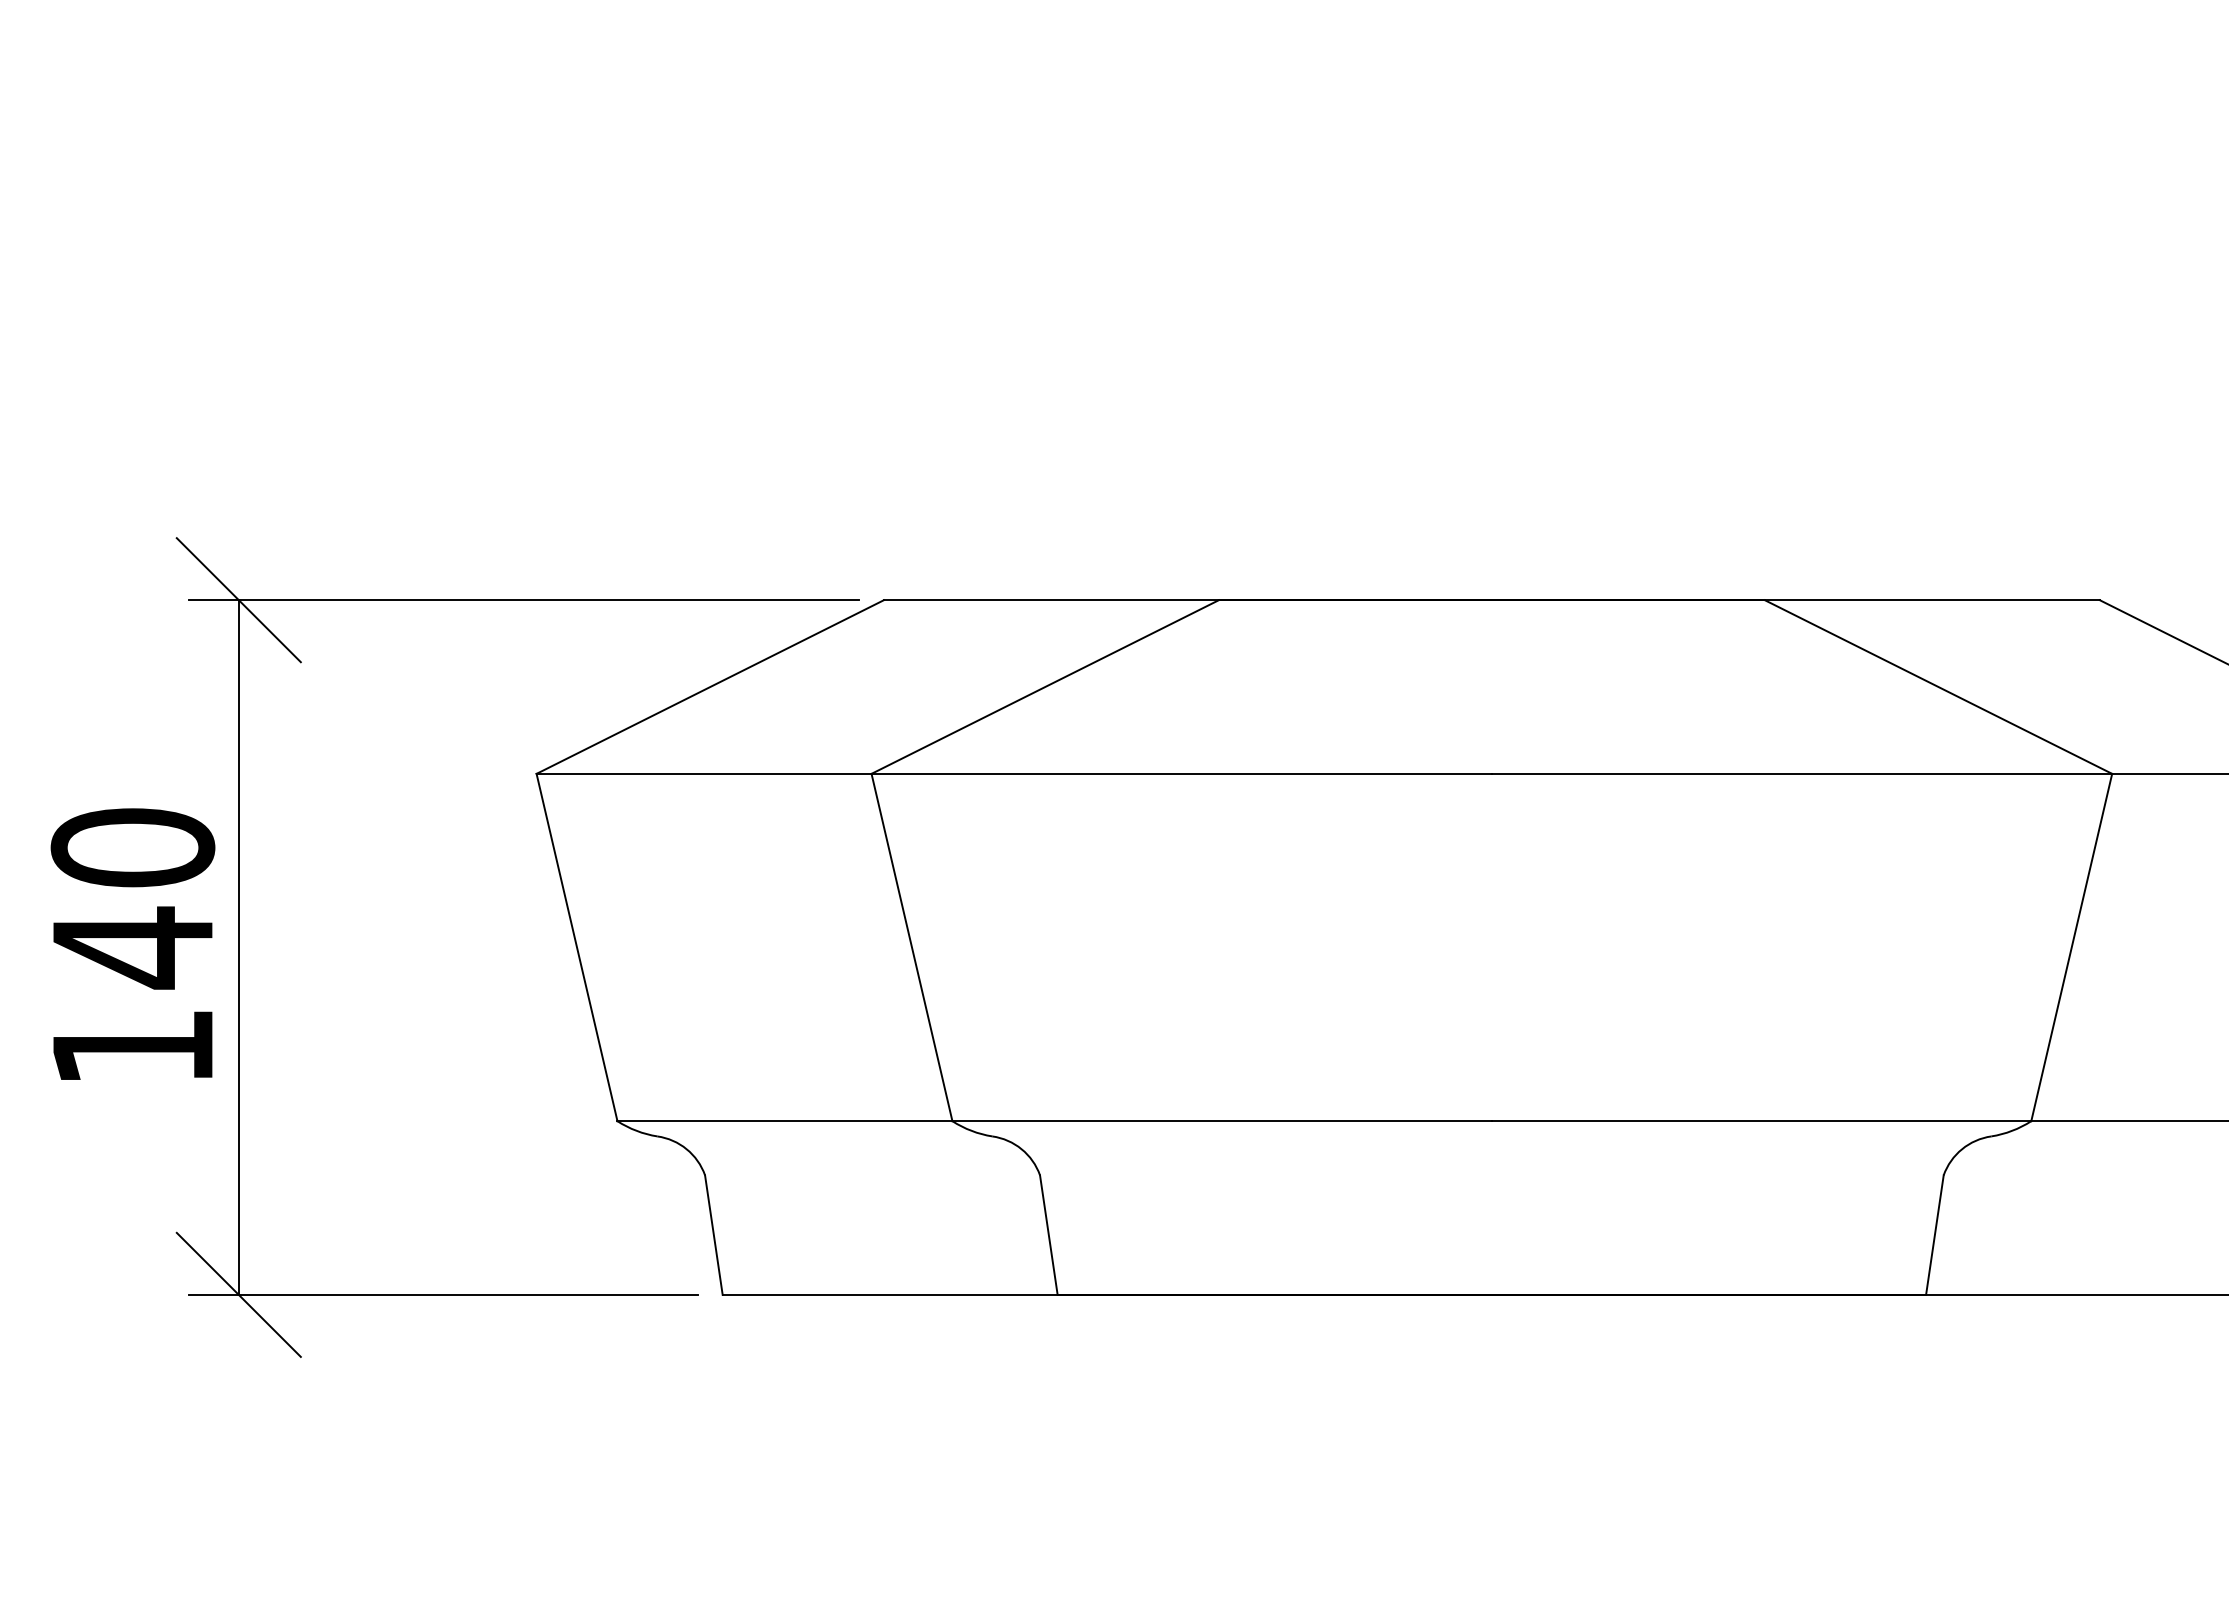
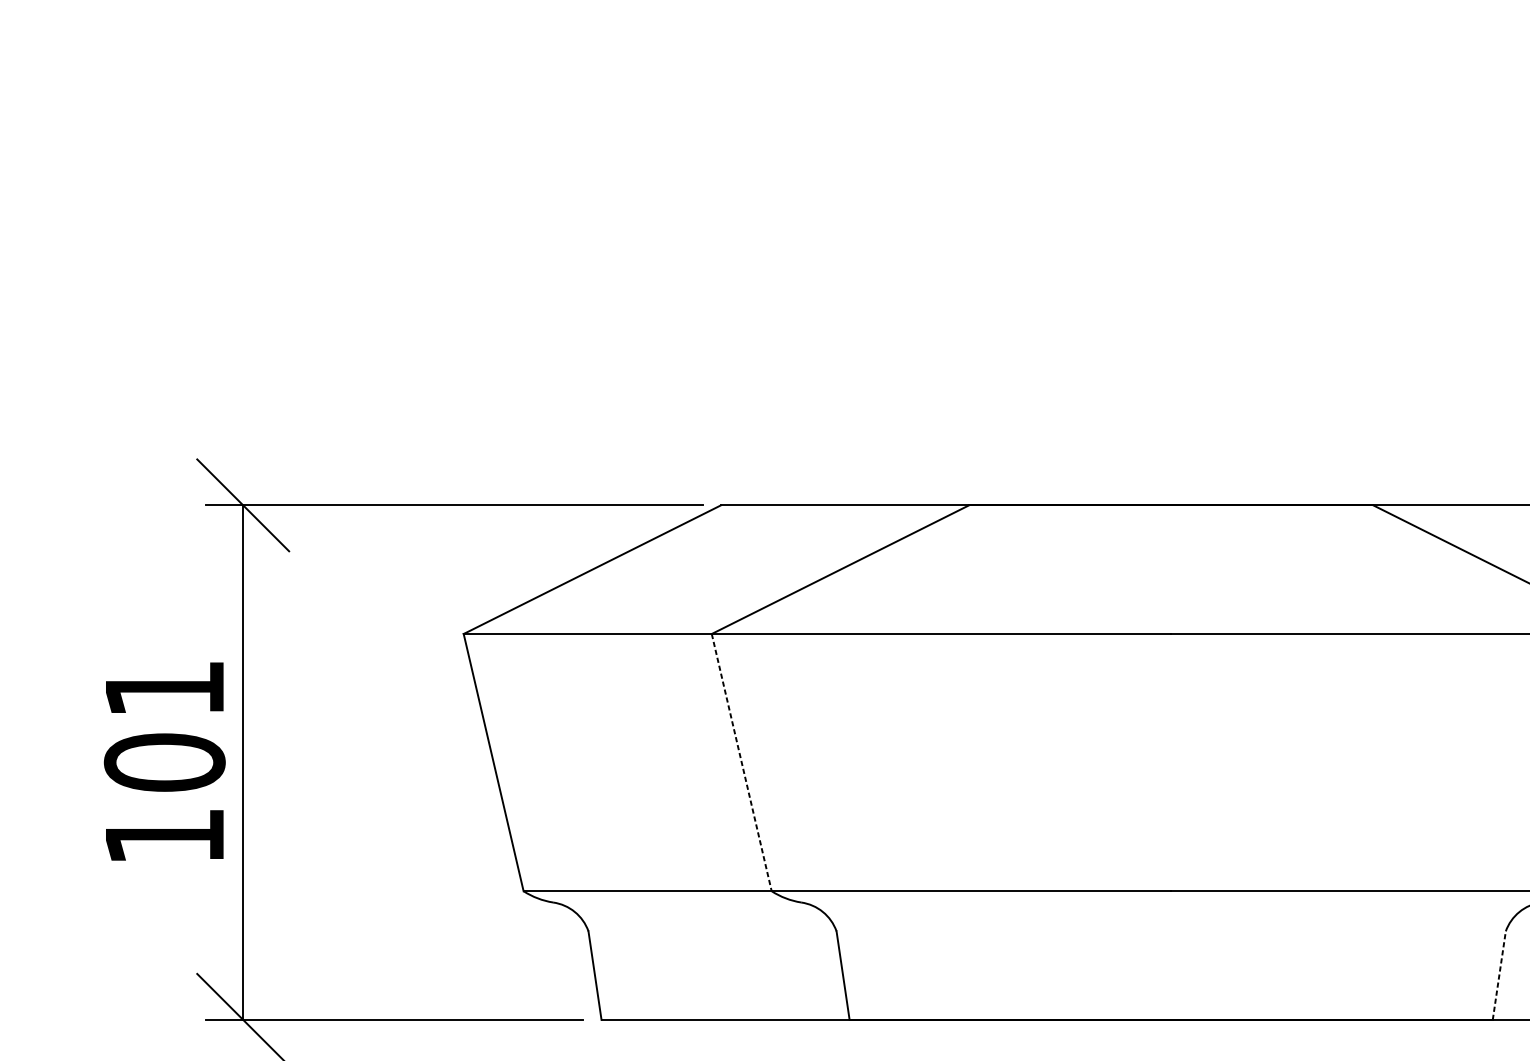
text: (132, 898) -> (164, 726), 140 -> 101
line: (912, 948) -> (742, 763), solid -> dashed
line: (1934, 1234) -> (1499, 975), solid -> dashed

